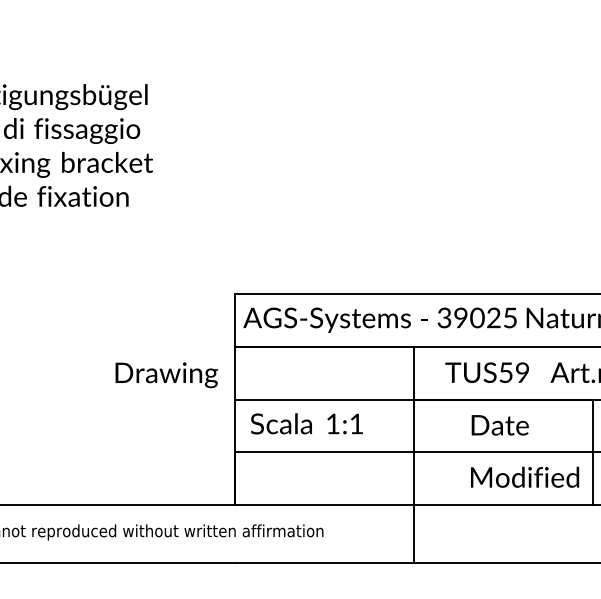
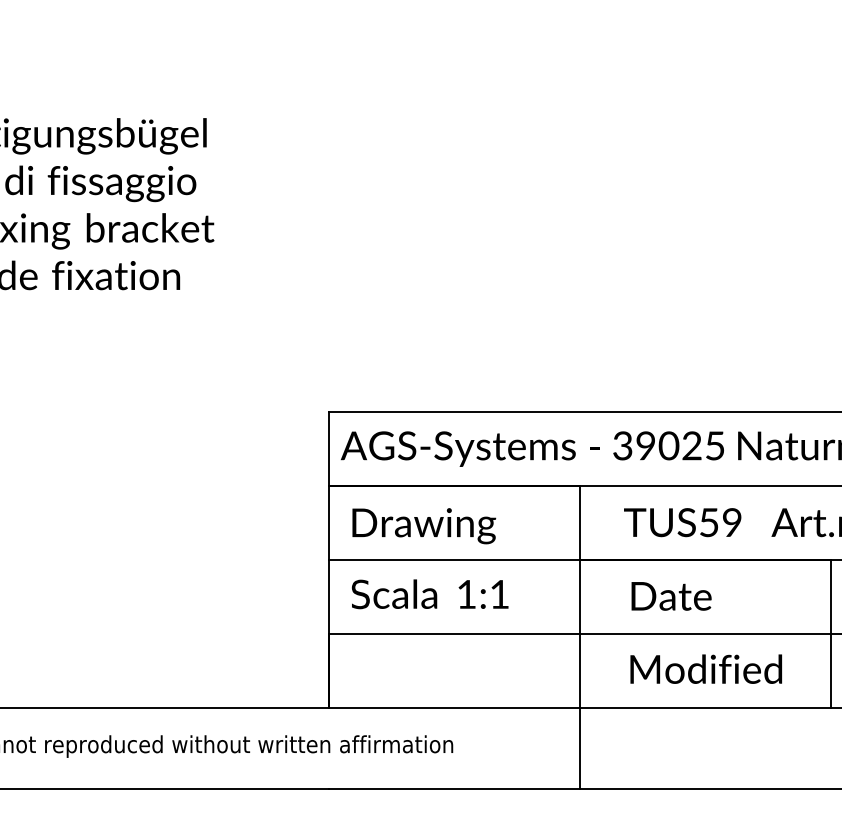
text: (166, 375) -> (423, 526), moved
text: (499, 425) -> (670, 596), moved
text: (525, 476) -> (706, 668), moved

